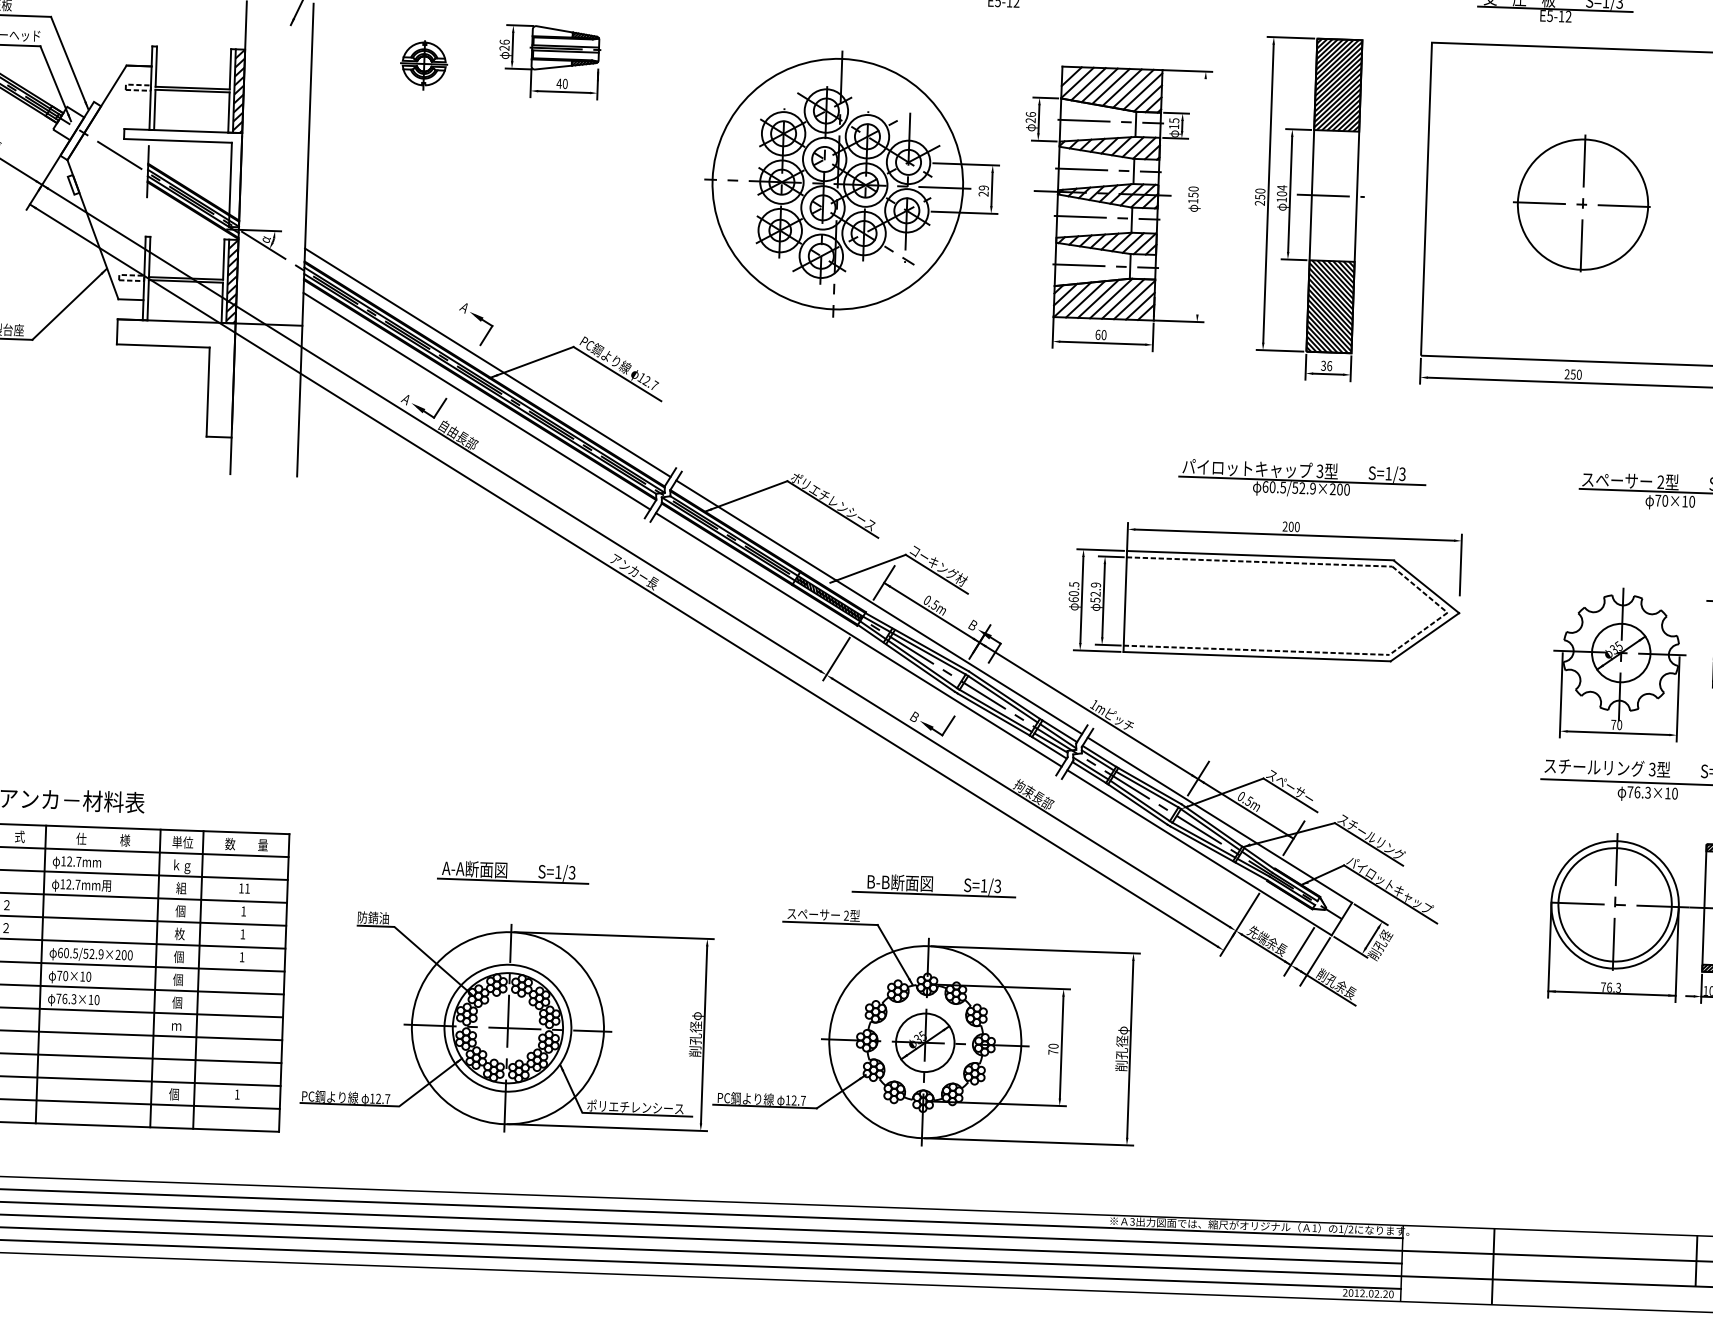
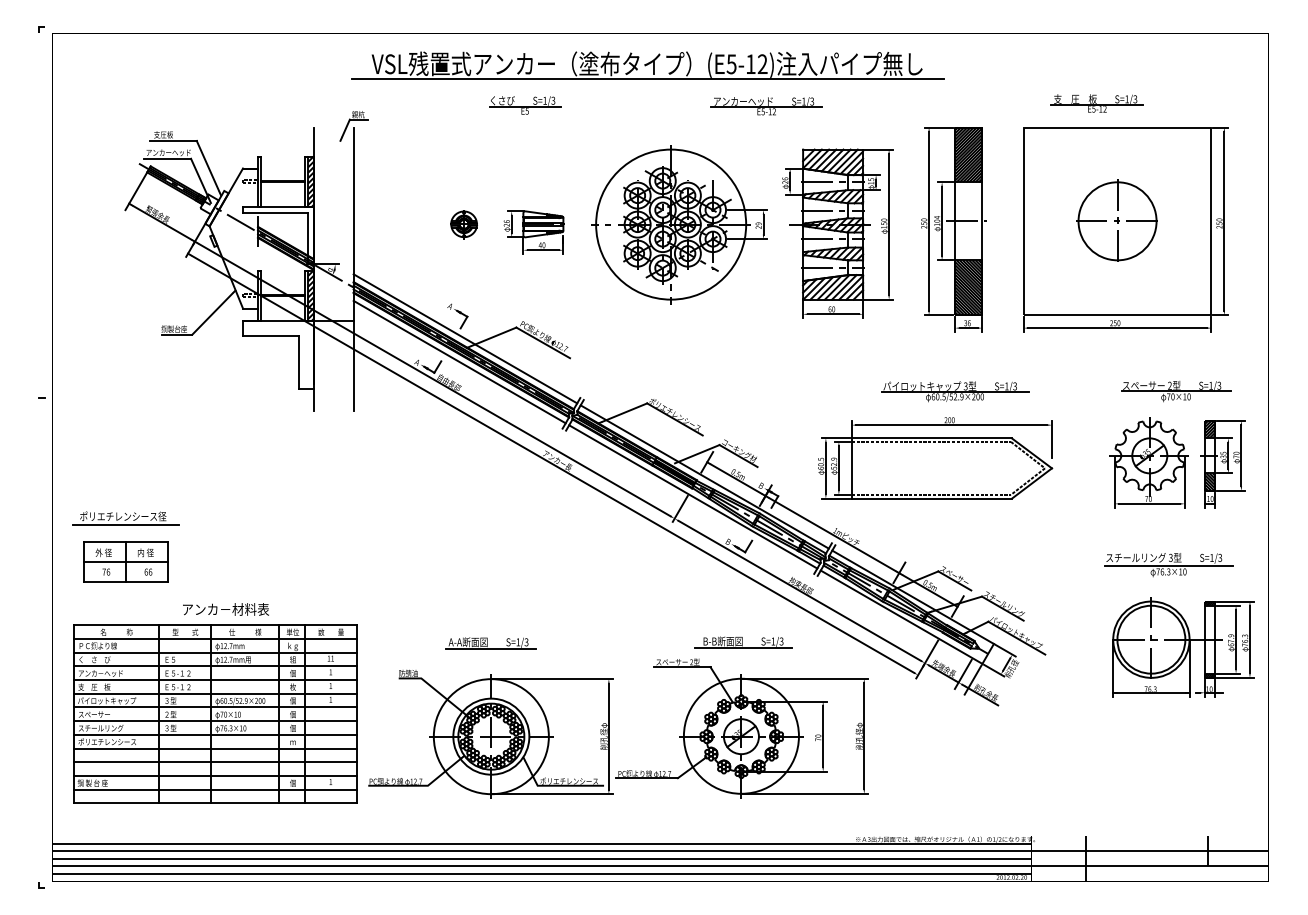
part: (548, 61) -> (533, 232), moved
part: (423, 64) -> (463, 224), moved
line: (1202, 196) -> (889, 224), added
part: (1618, 664) -> (1148, 462), moved

